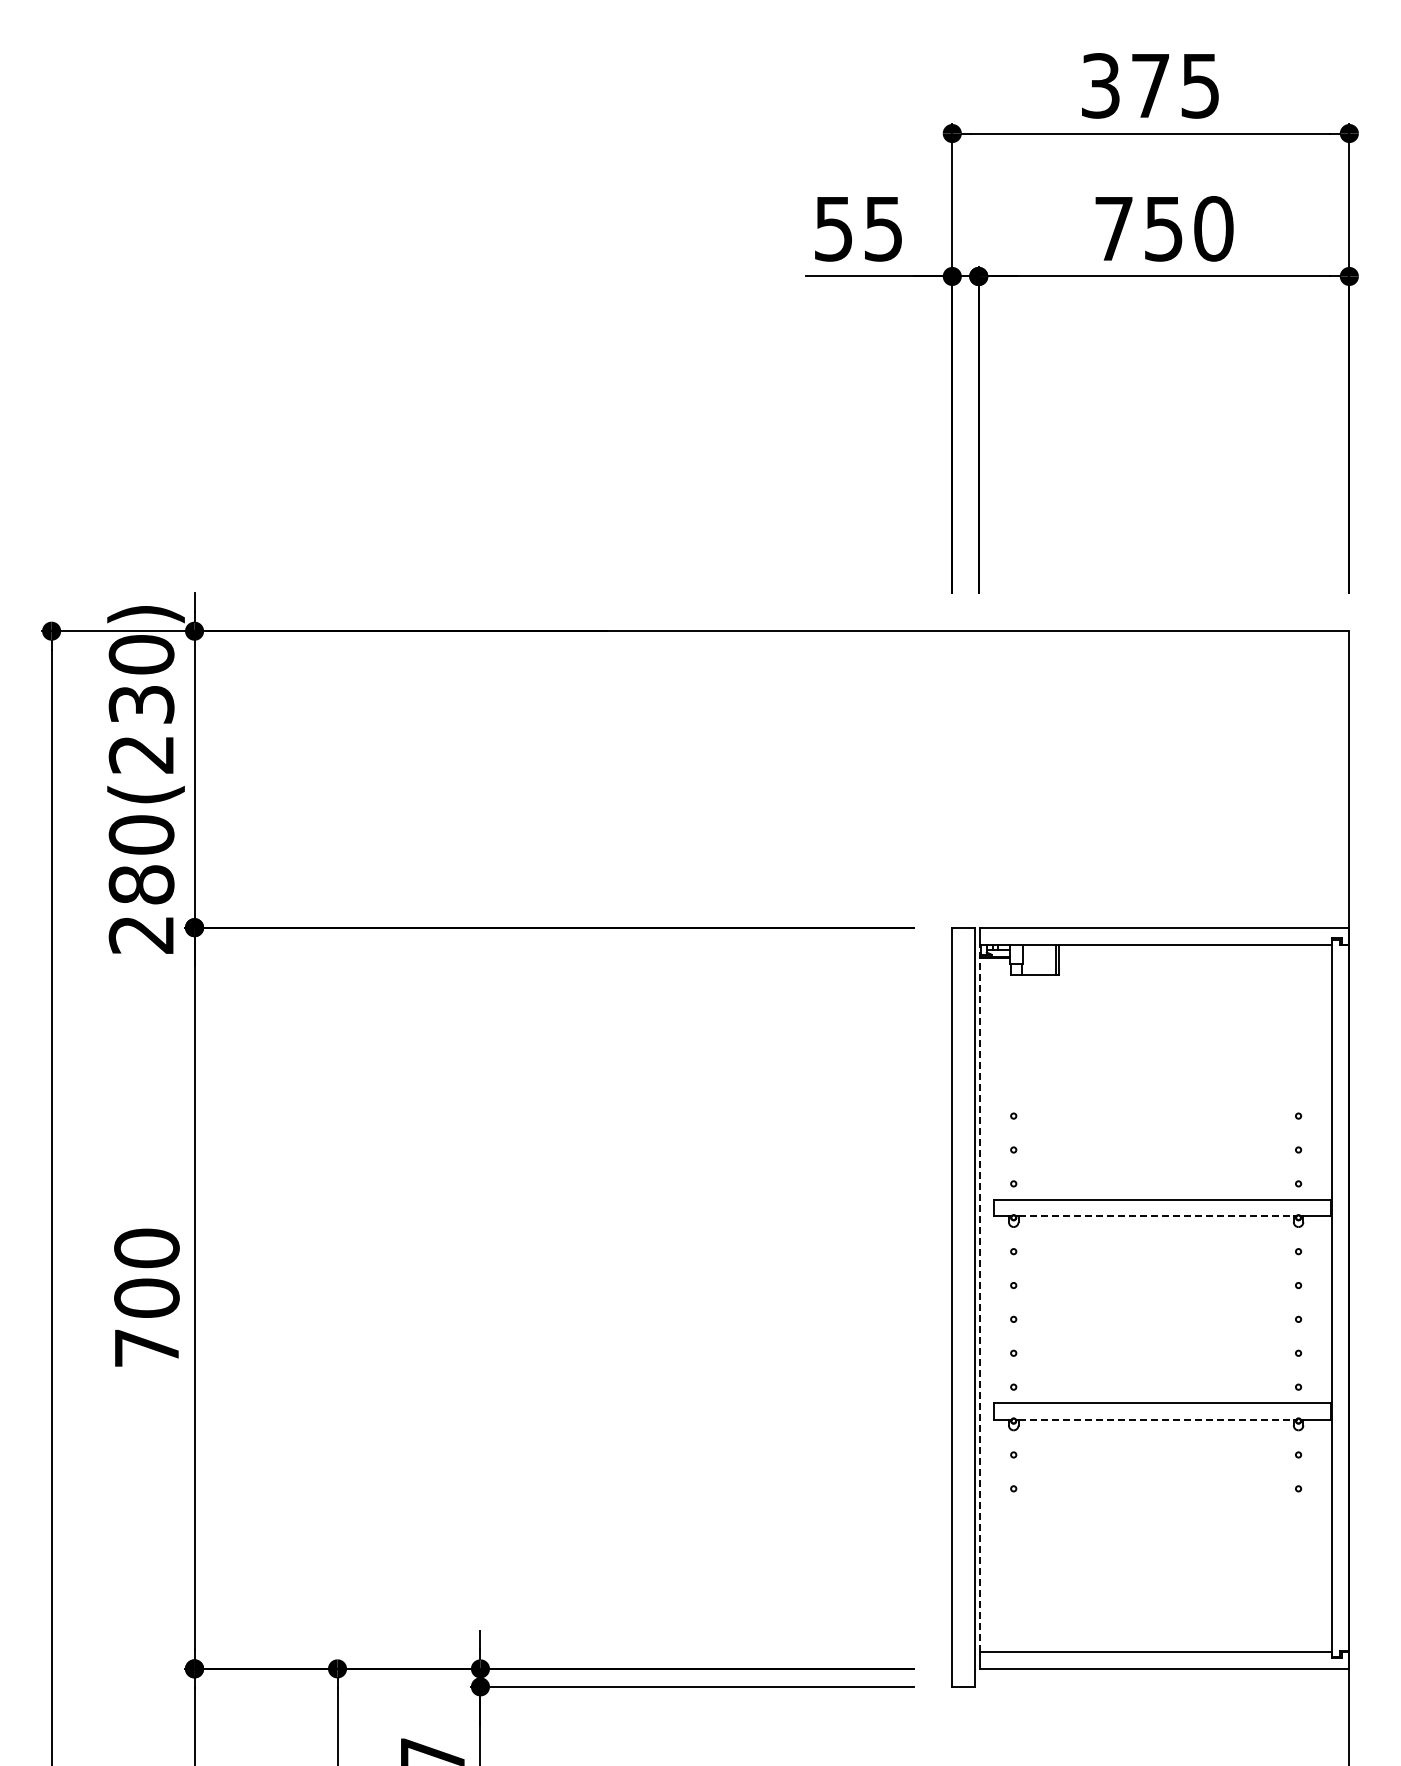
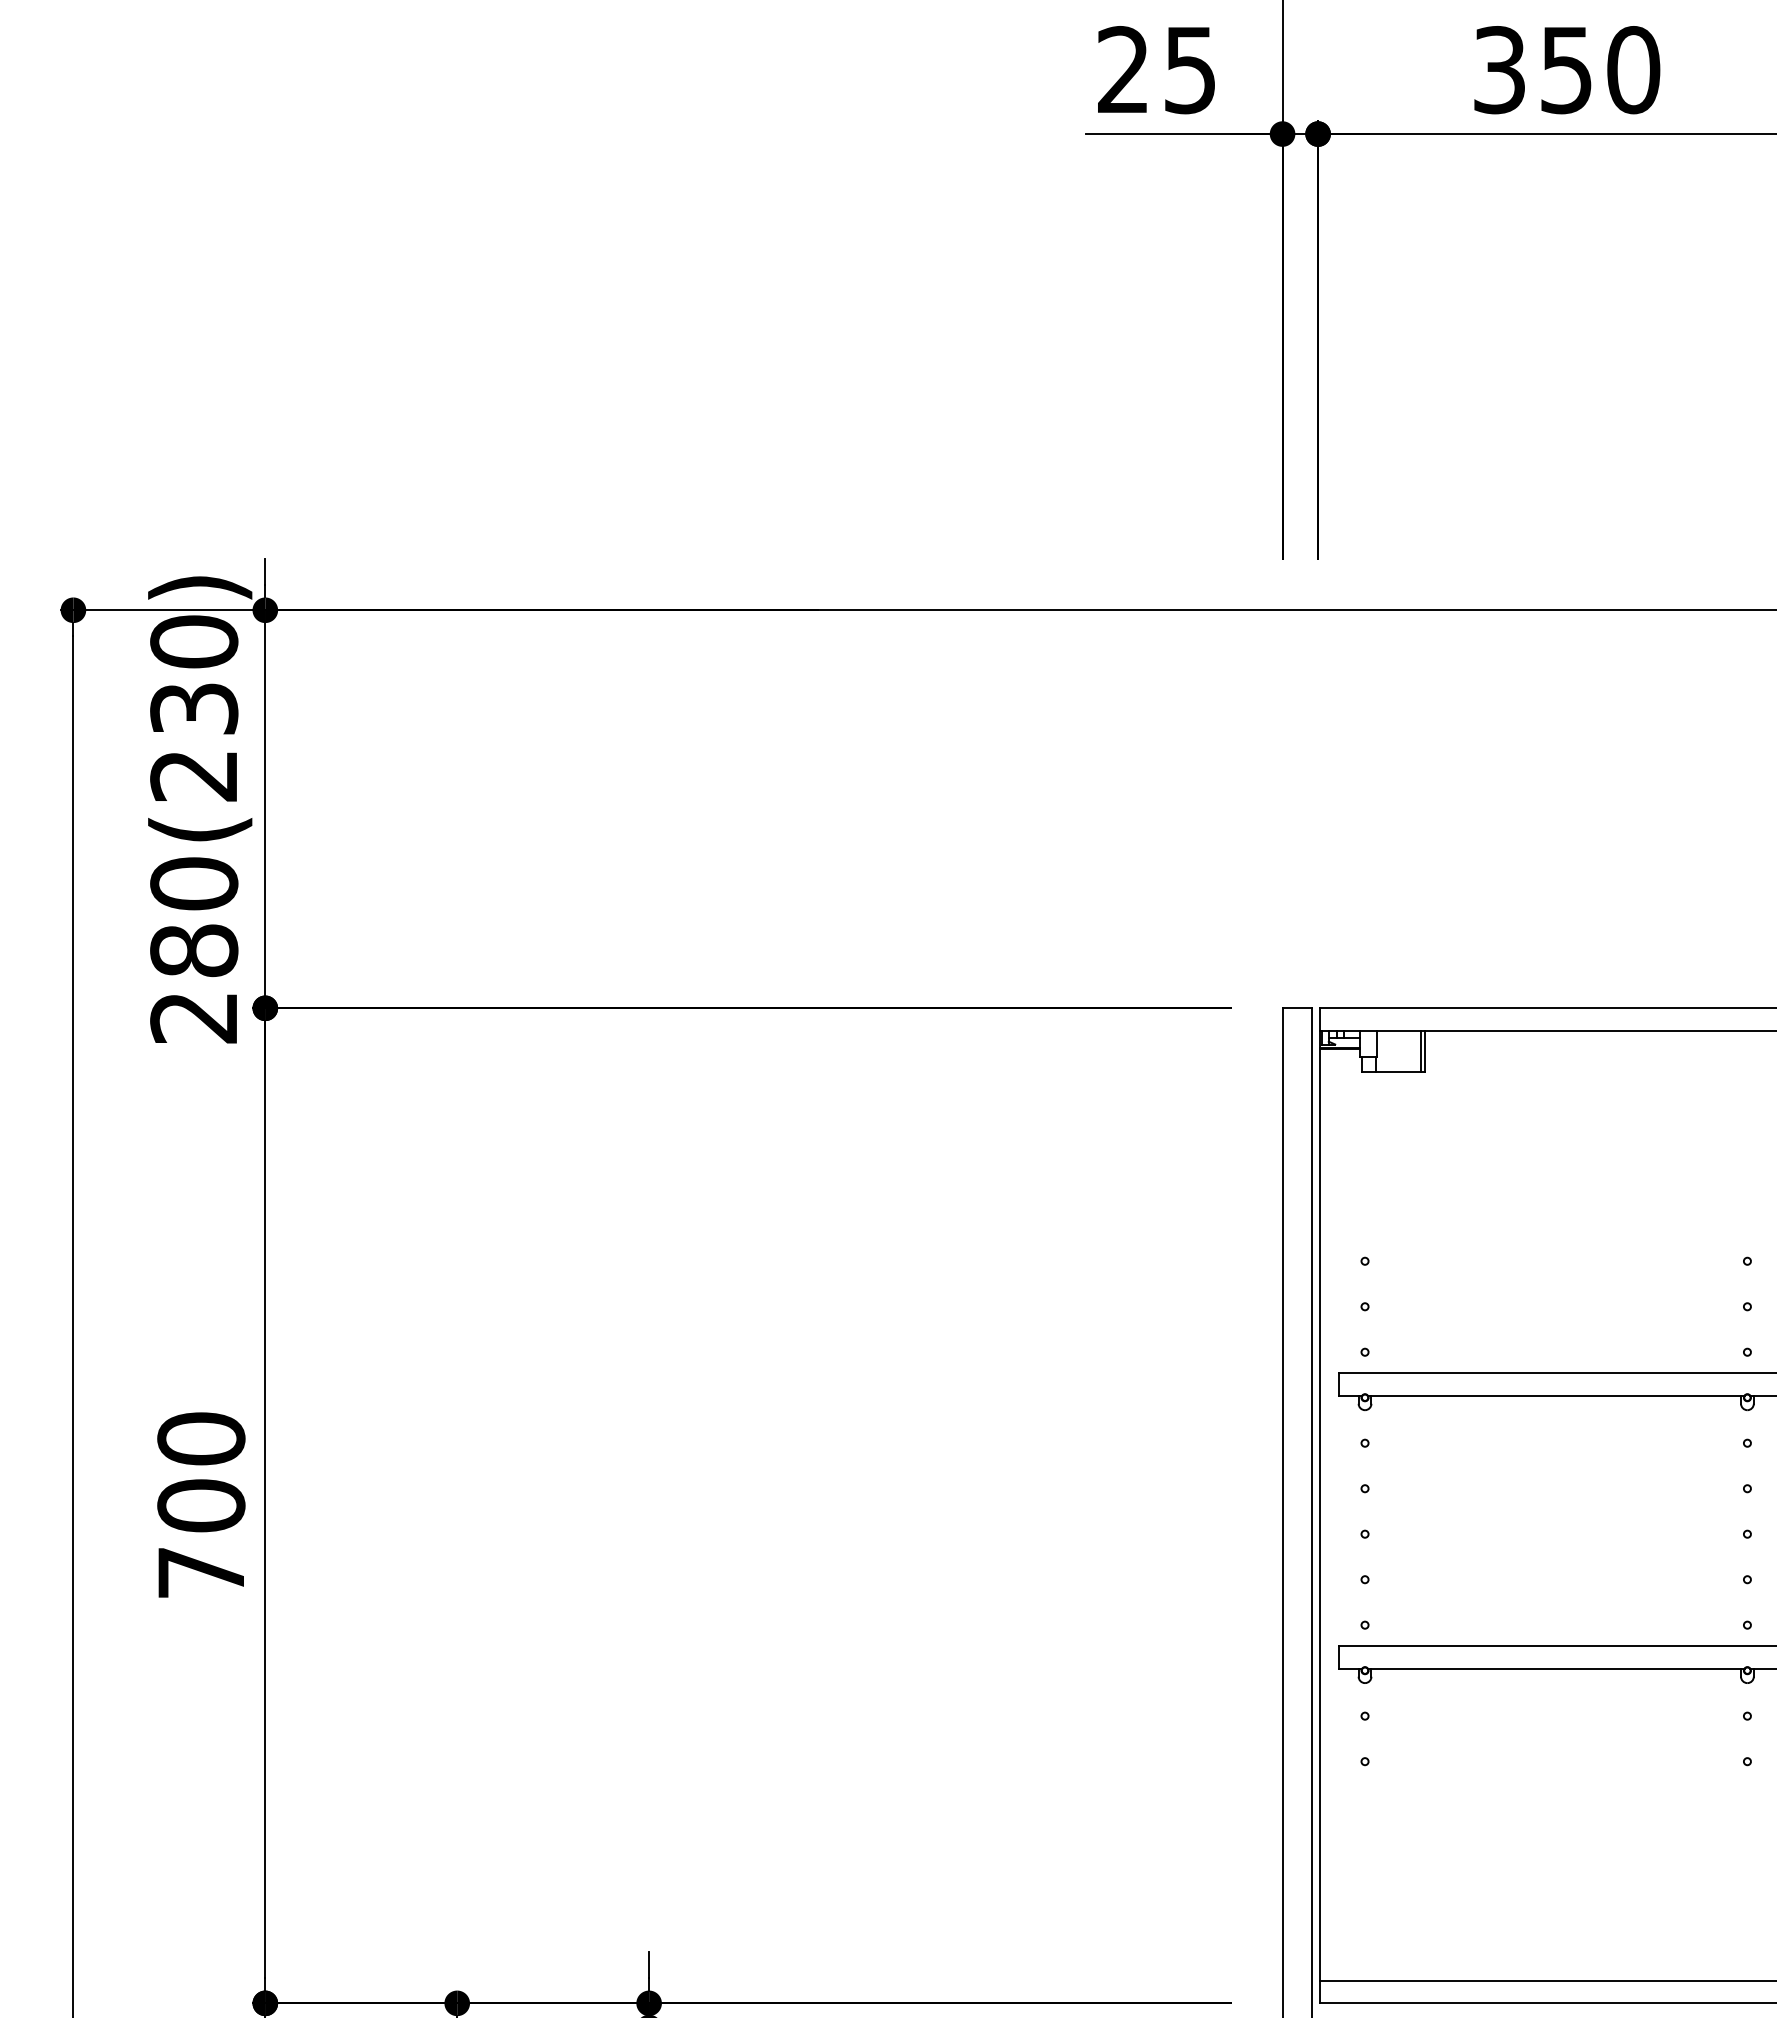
text: (832, 228) -> (1121, 69), 55 -> 25
text: (1113, 228) -> (1498, 69), 750 -> 350
line: (1156, 1216) -> (1556, 1396), dashed -> solid
line: (979, 1298) -> (1319, 1506), dashed -> solid
line: (1156, 1419) -> (1556, 1668), dashed -> solid

